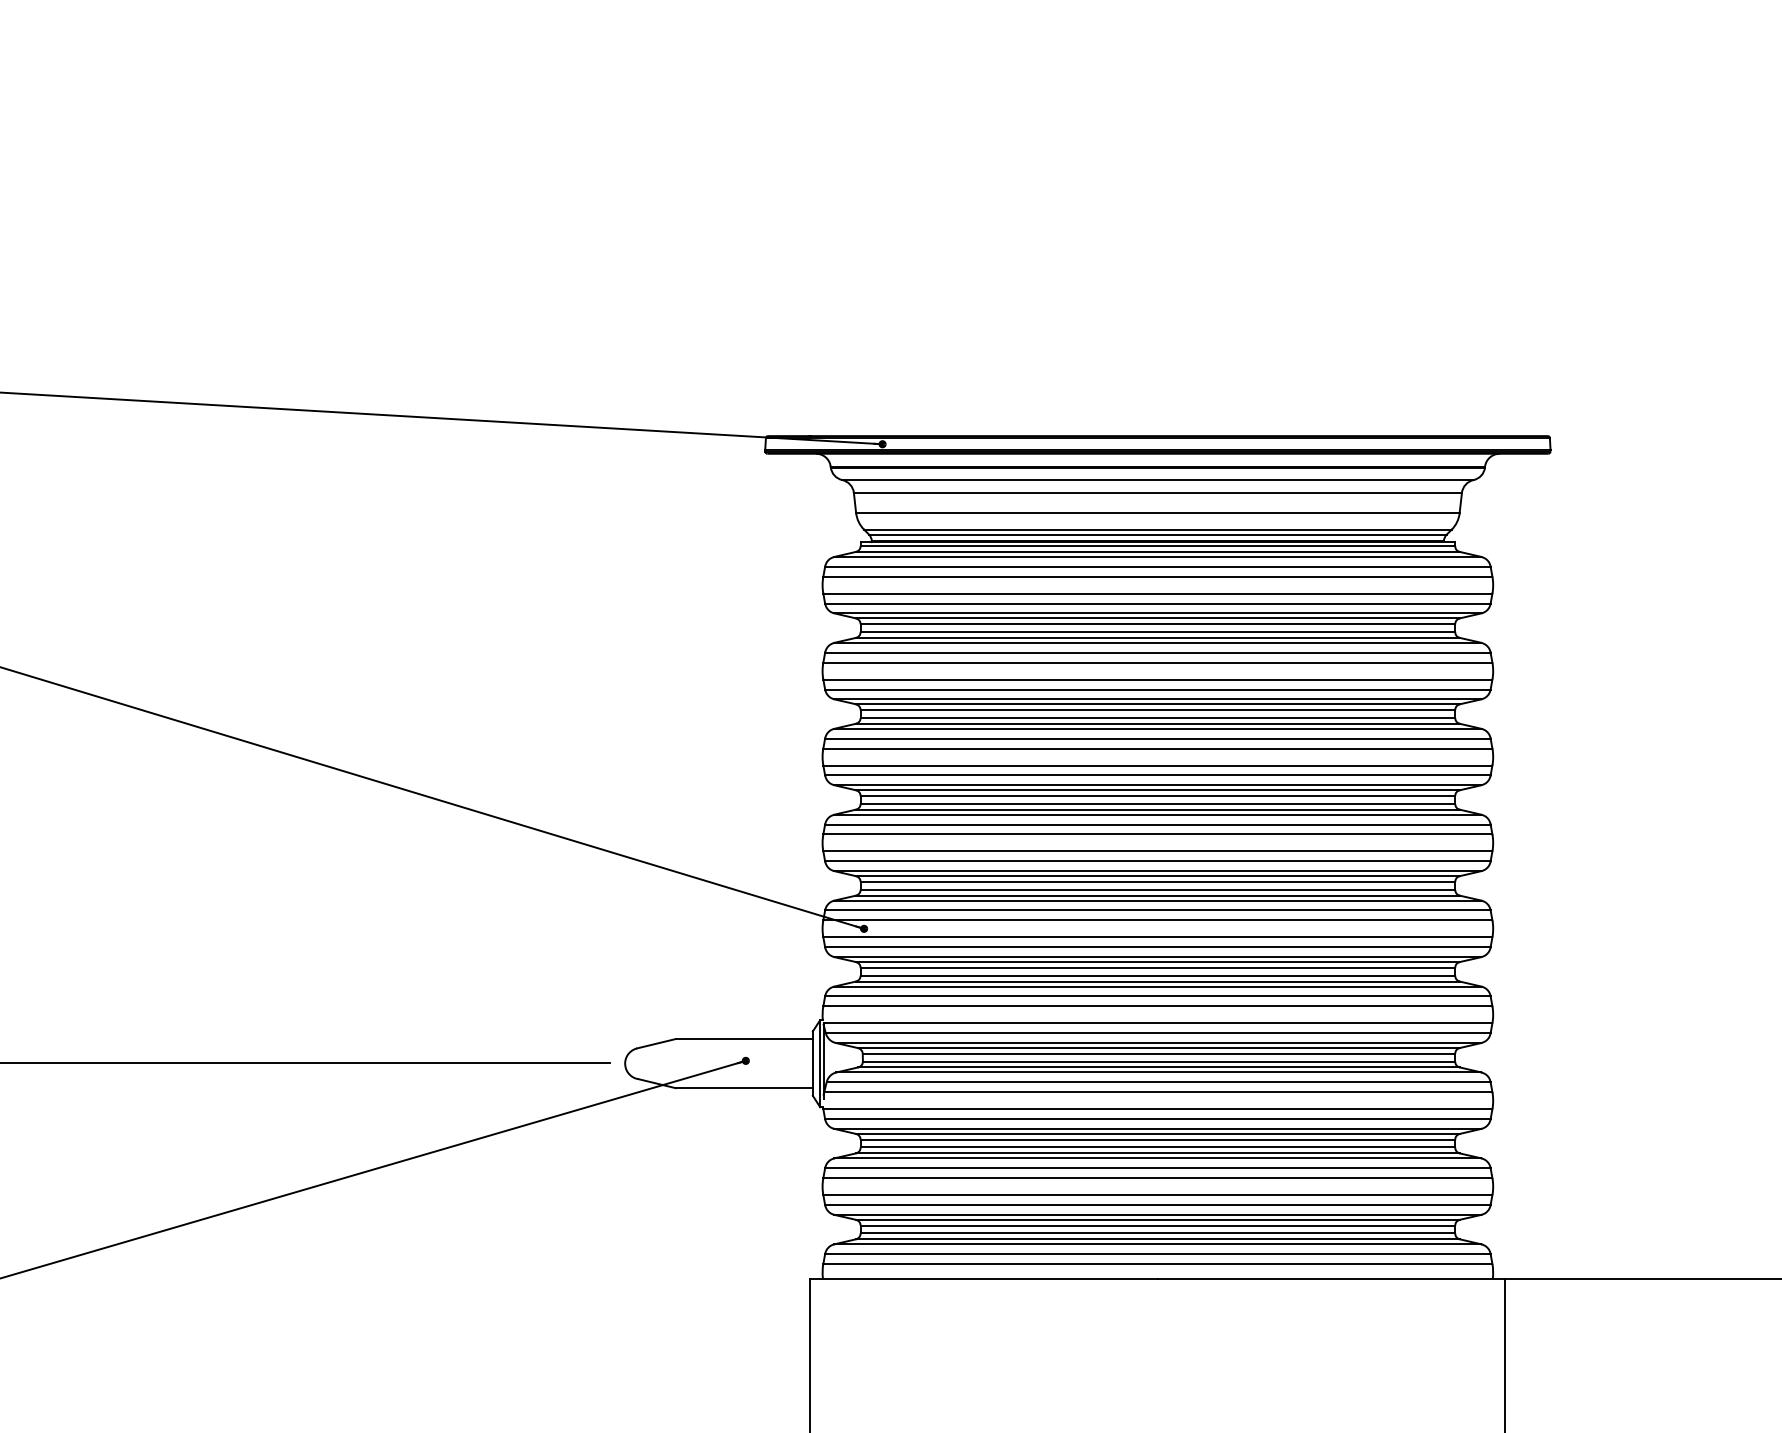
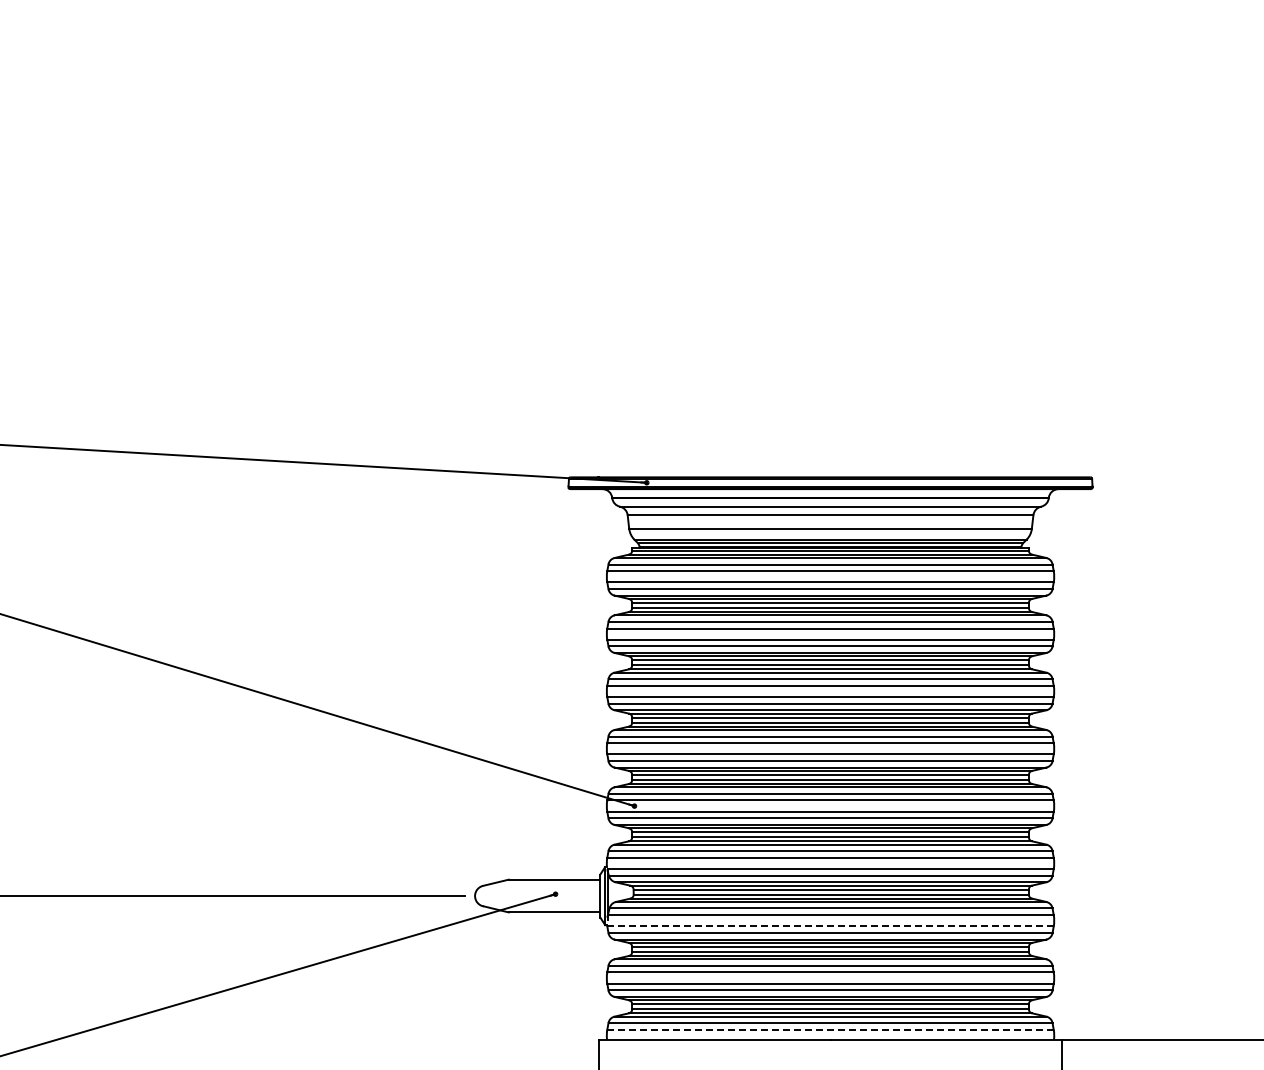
line: (1159, 1109) -> (831, 926), solid -> dashed
line: (1159, 1263) -> (831, 1029), solid -> dashed

